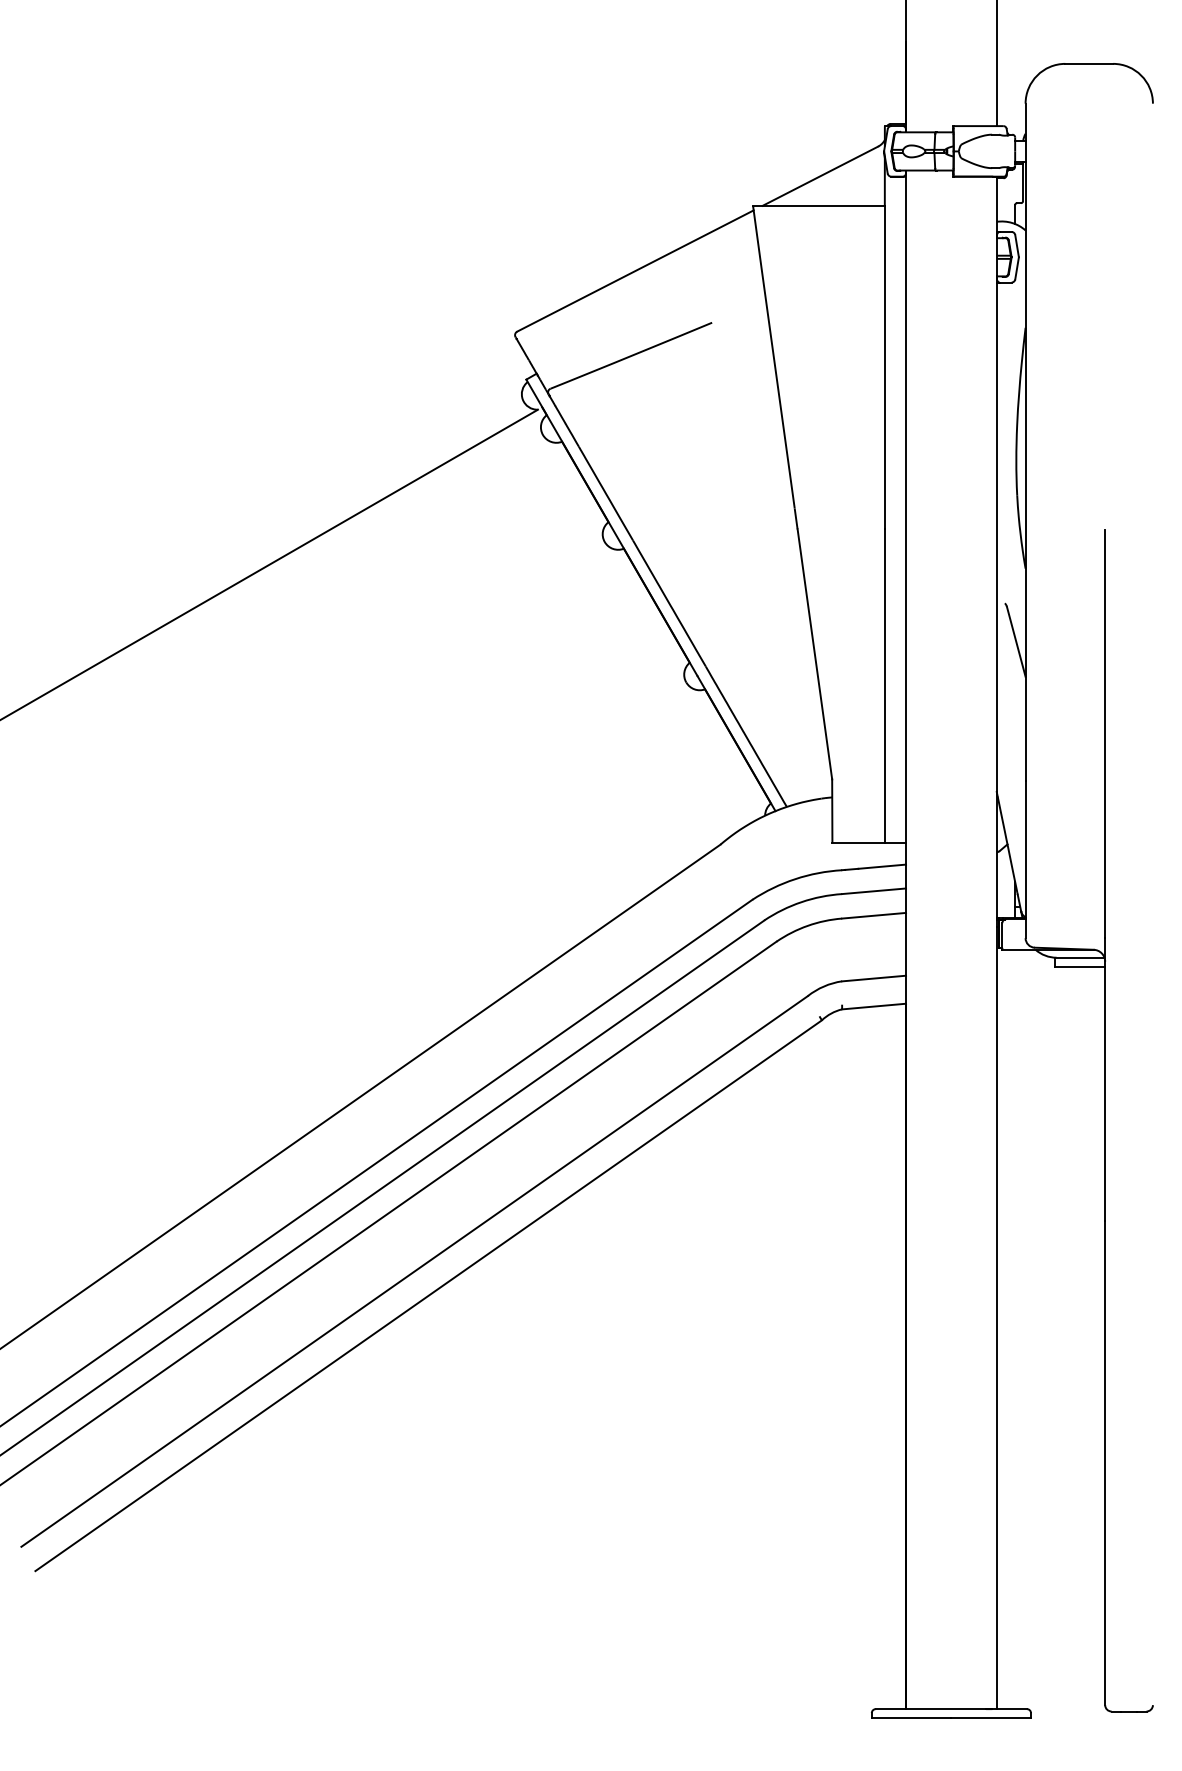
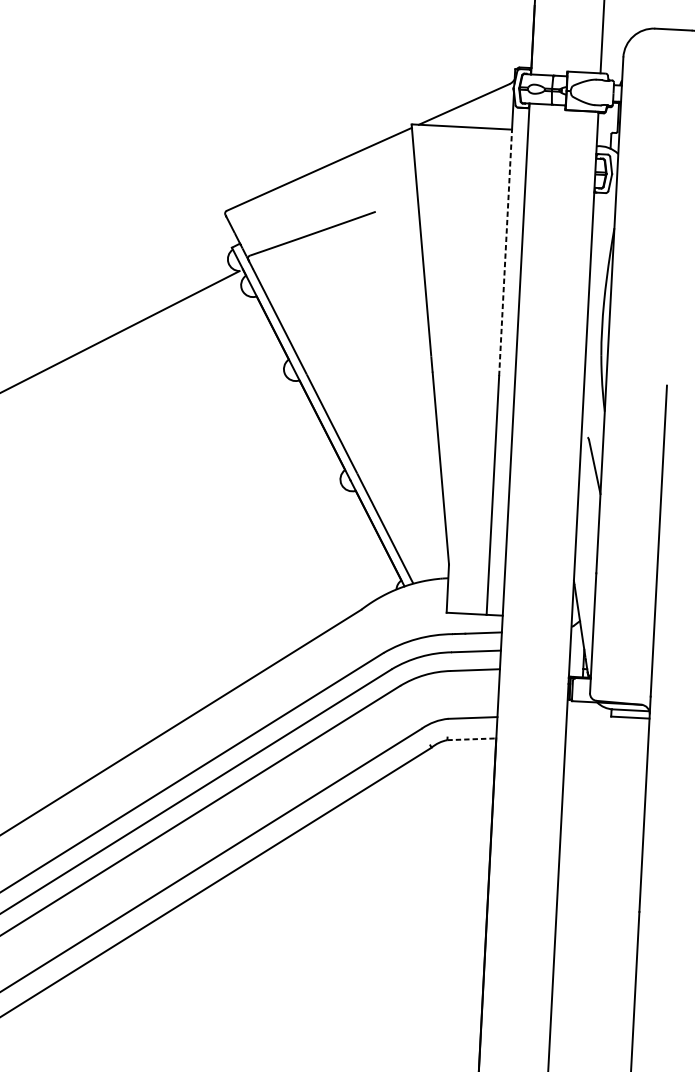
line: (884, 367) -> (505, 252), solid -> dashed
line: (874, 1006) -> (472, 739), solid -> dashed

